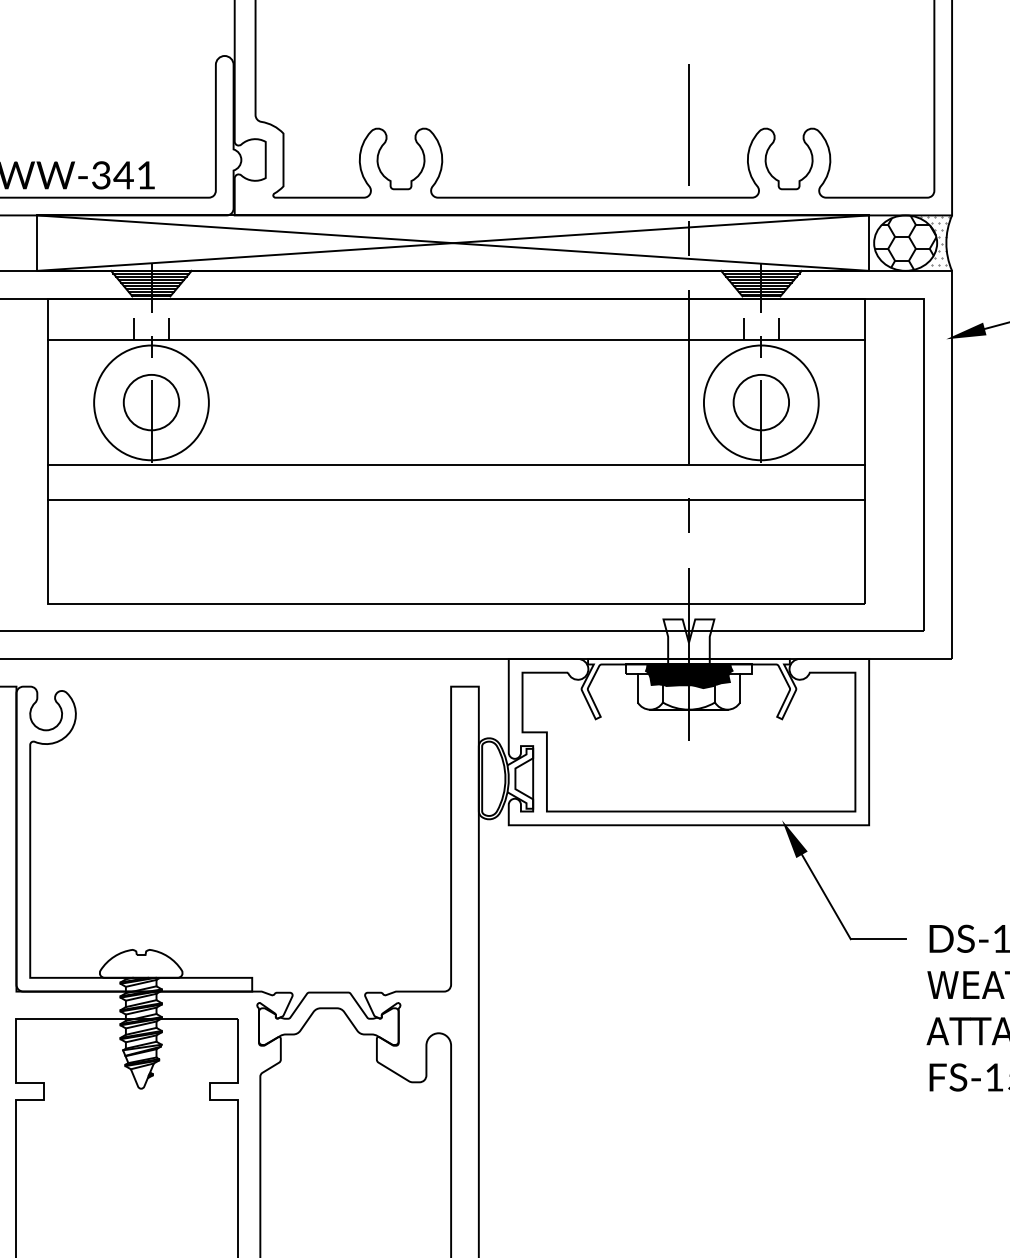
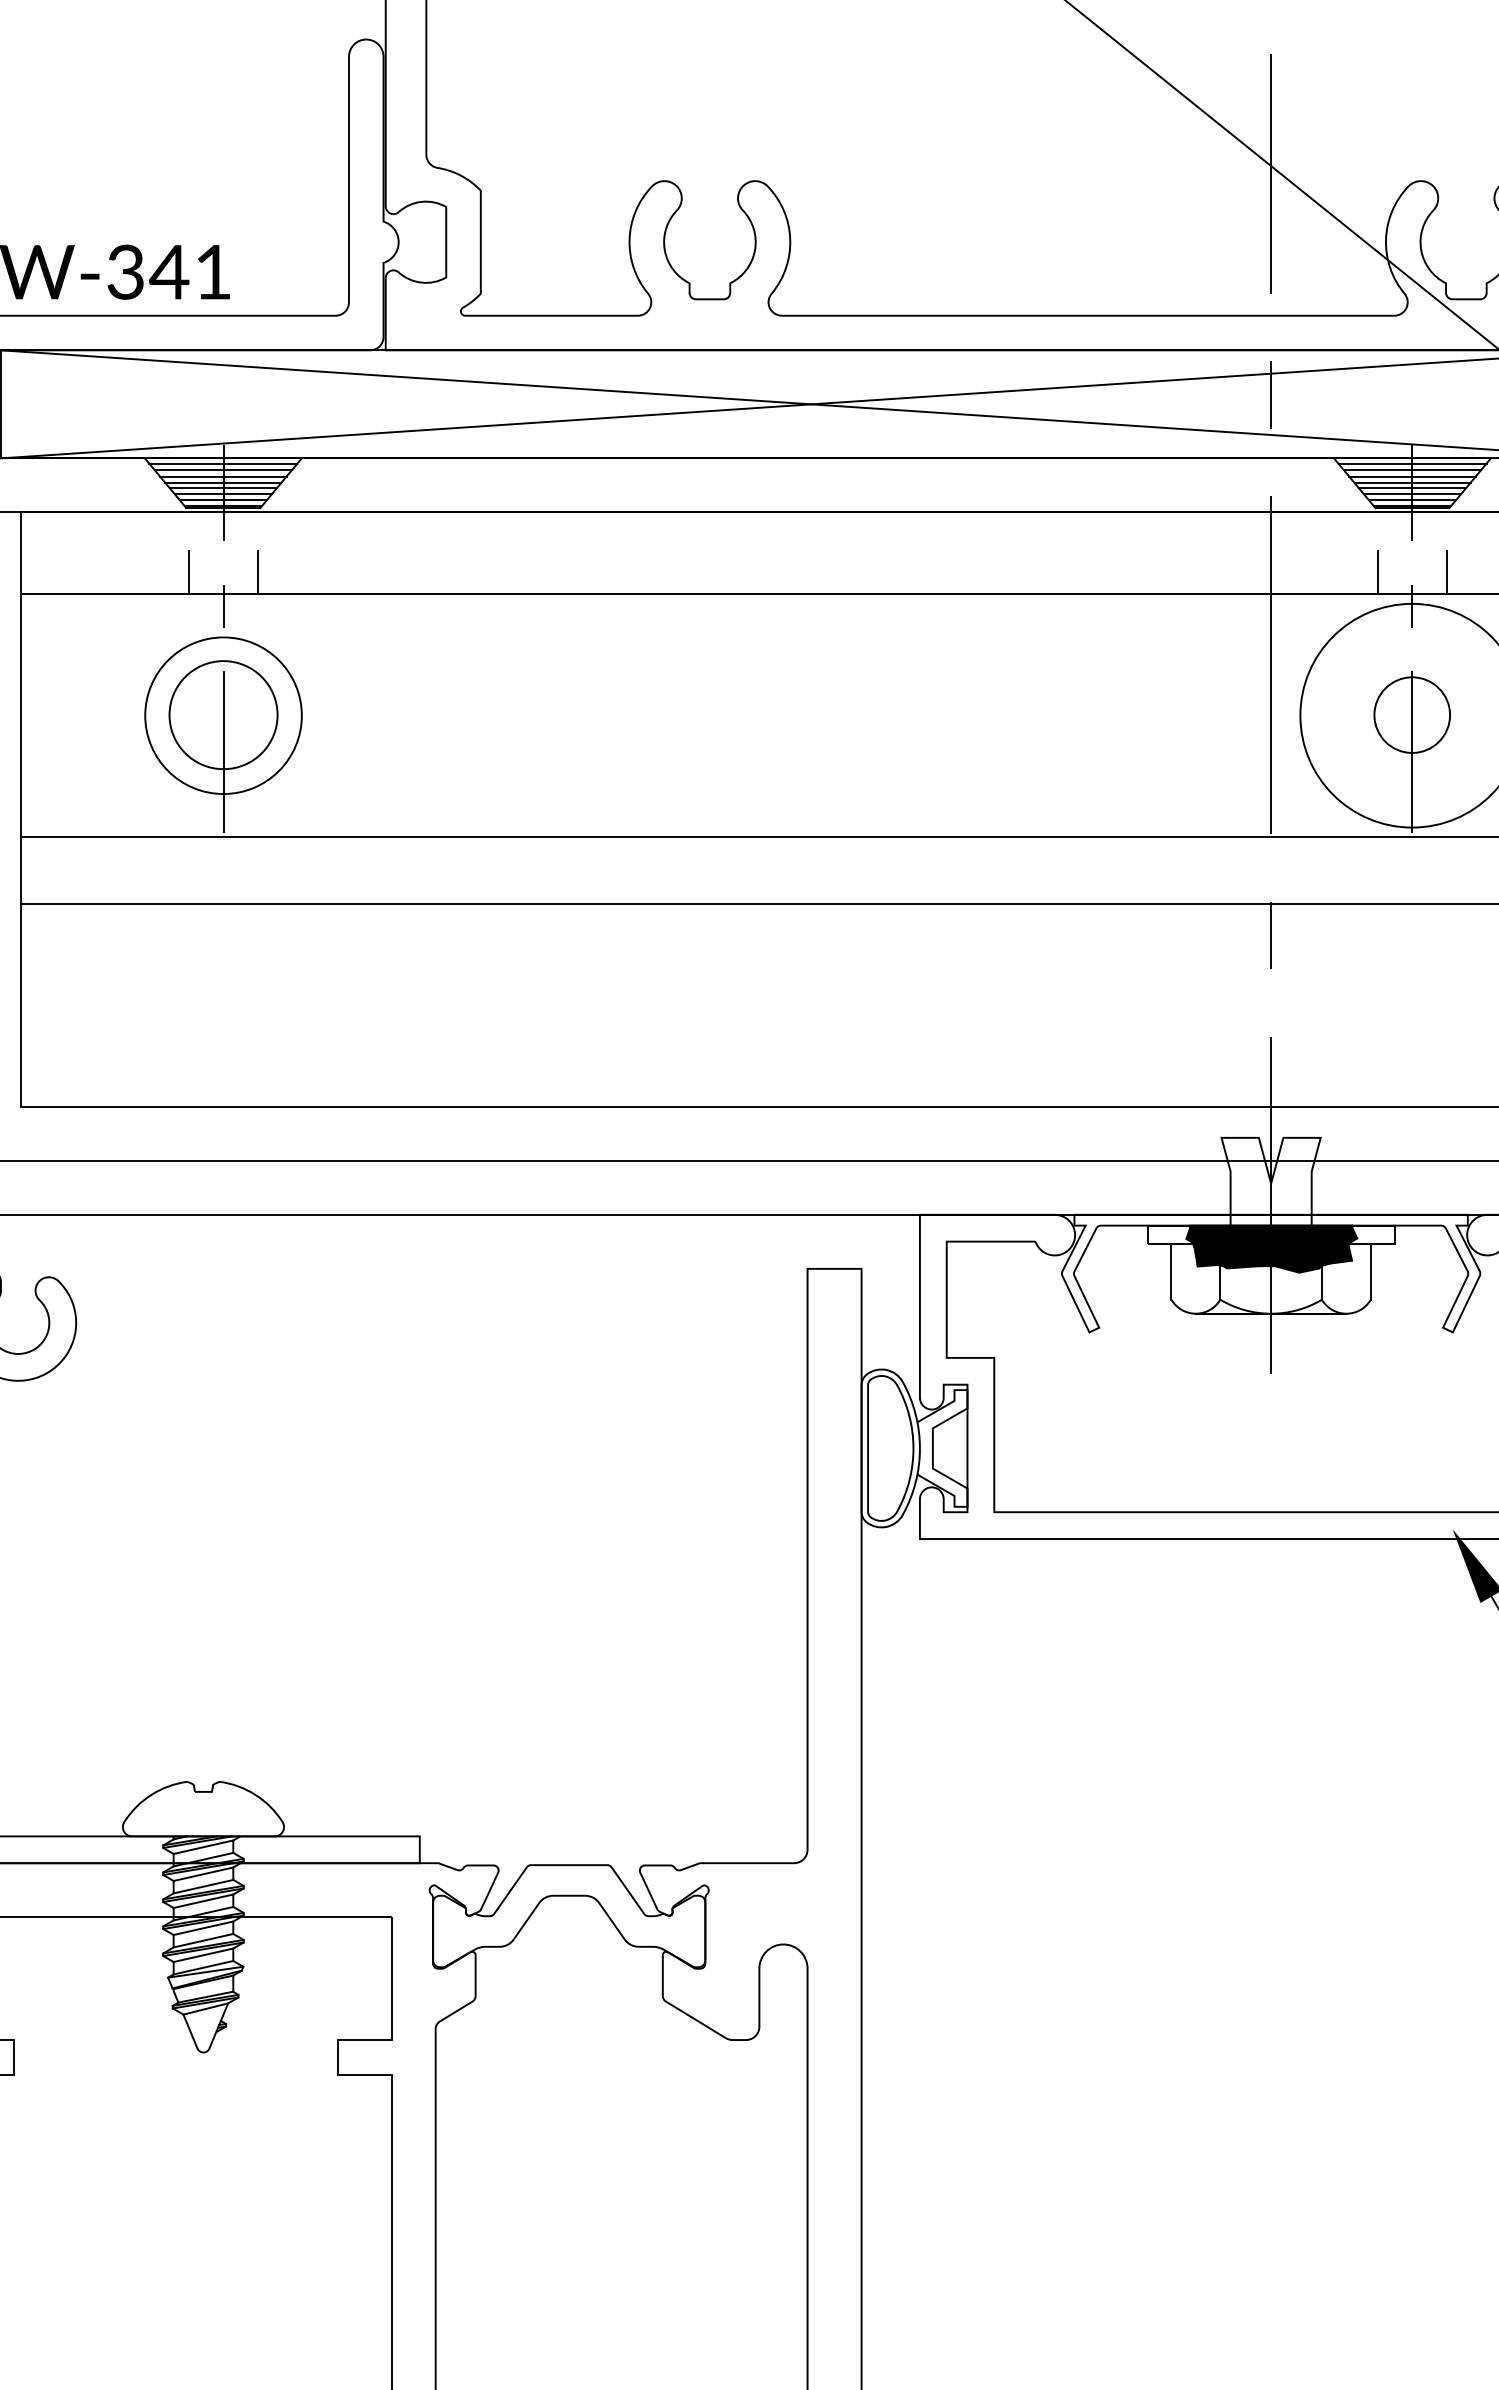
circle: (151, 402) -> (223, 714), size x0.7
circle: (761, 402) -> (1412, 714), size x0.7

